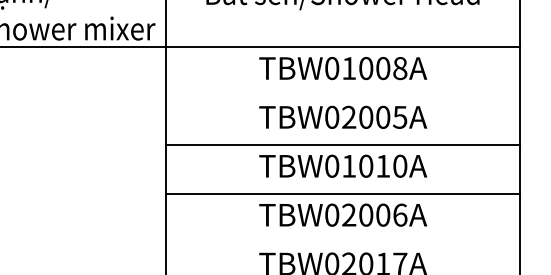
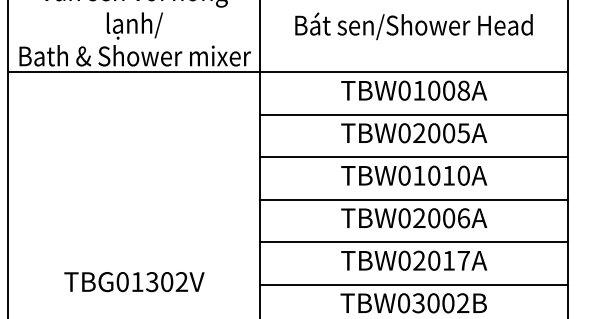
line: (342, 95) -> (413, 114), added
line: (342, 243) -> (413, 242), added

